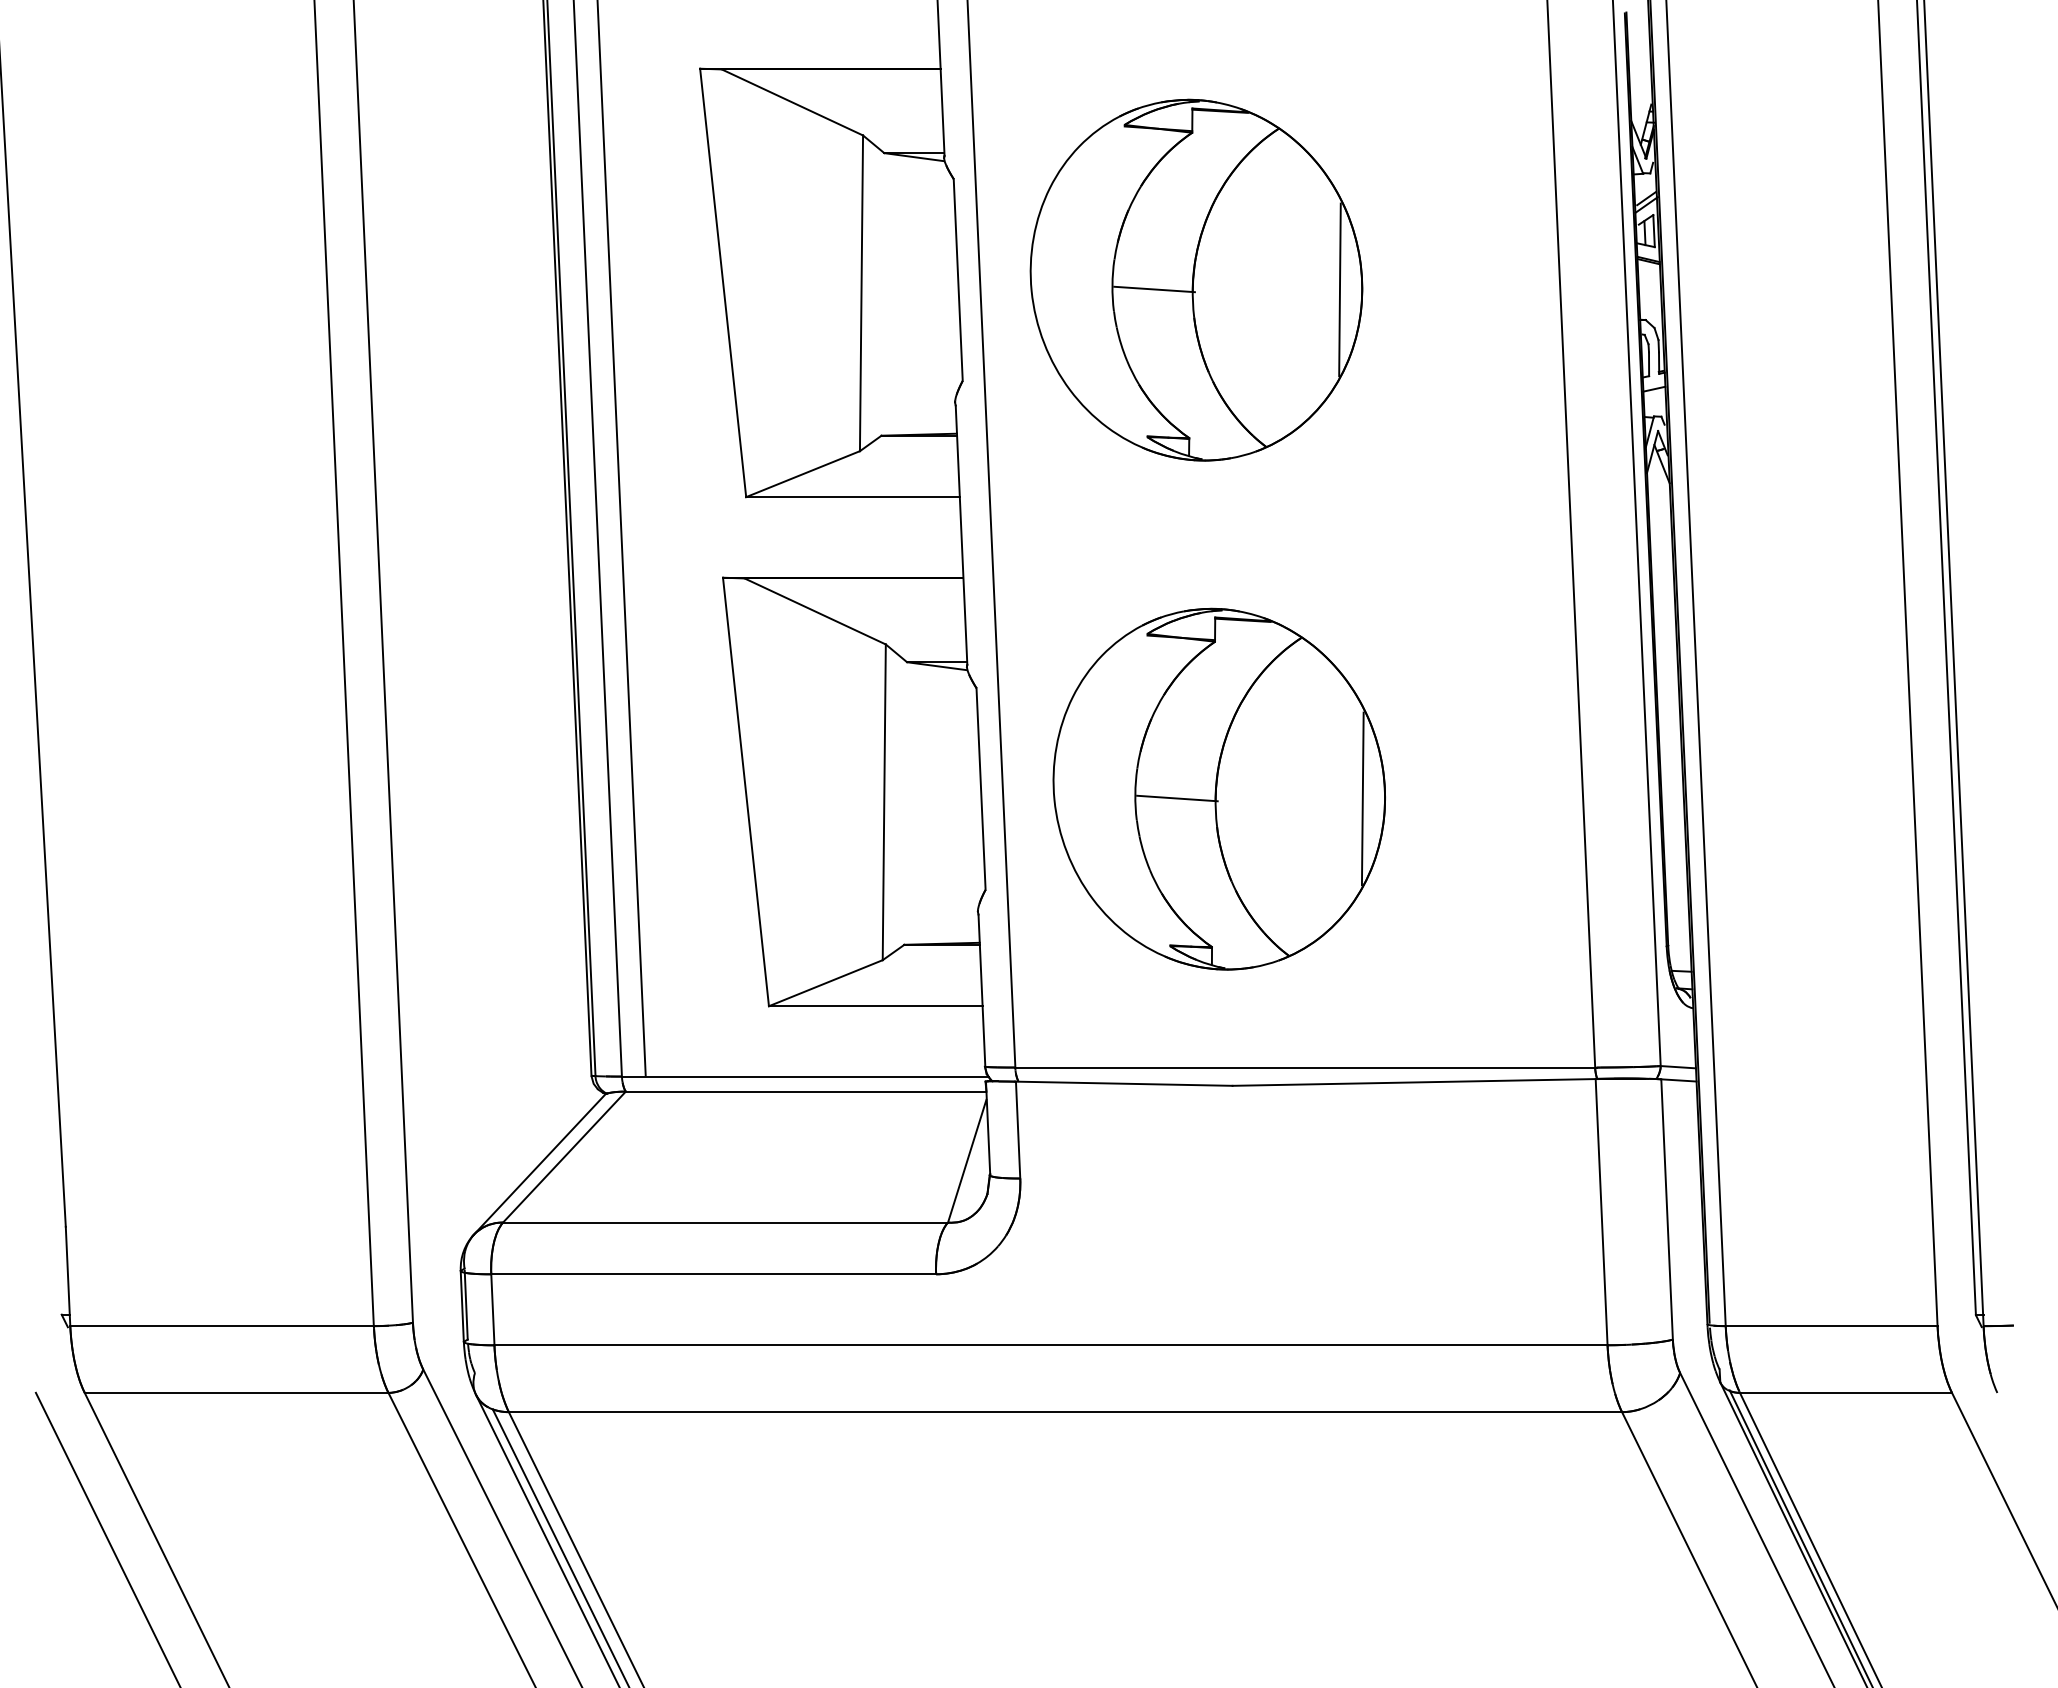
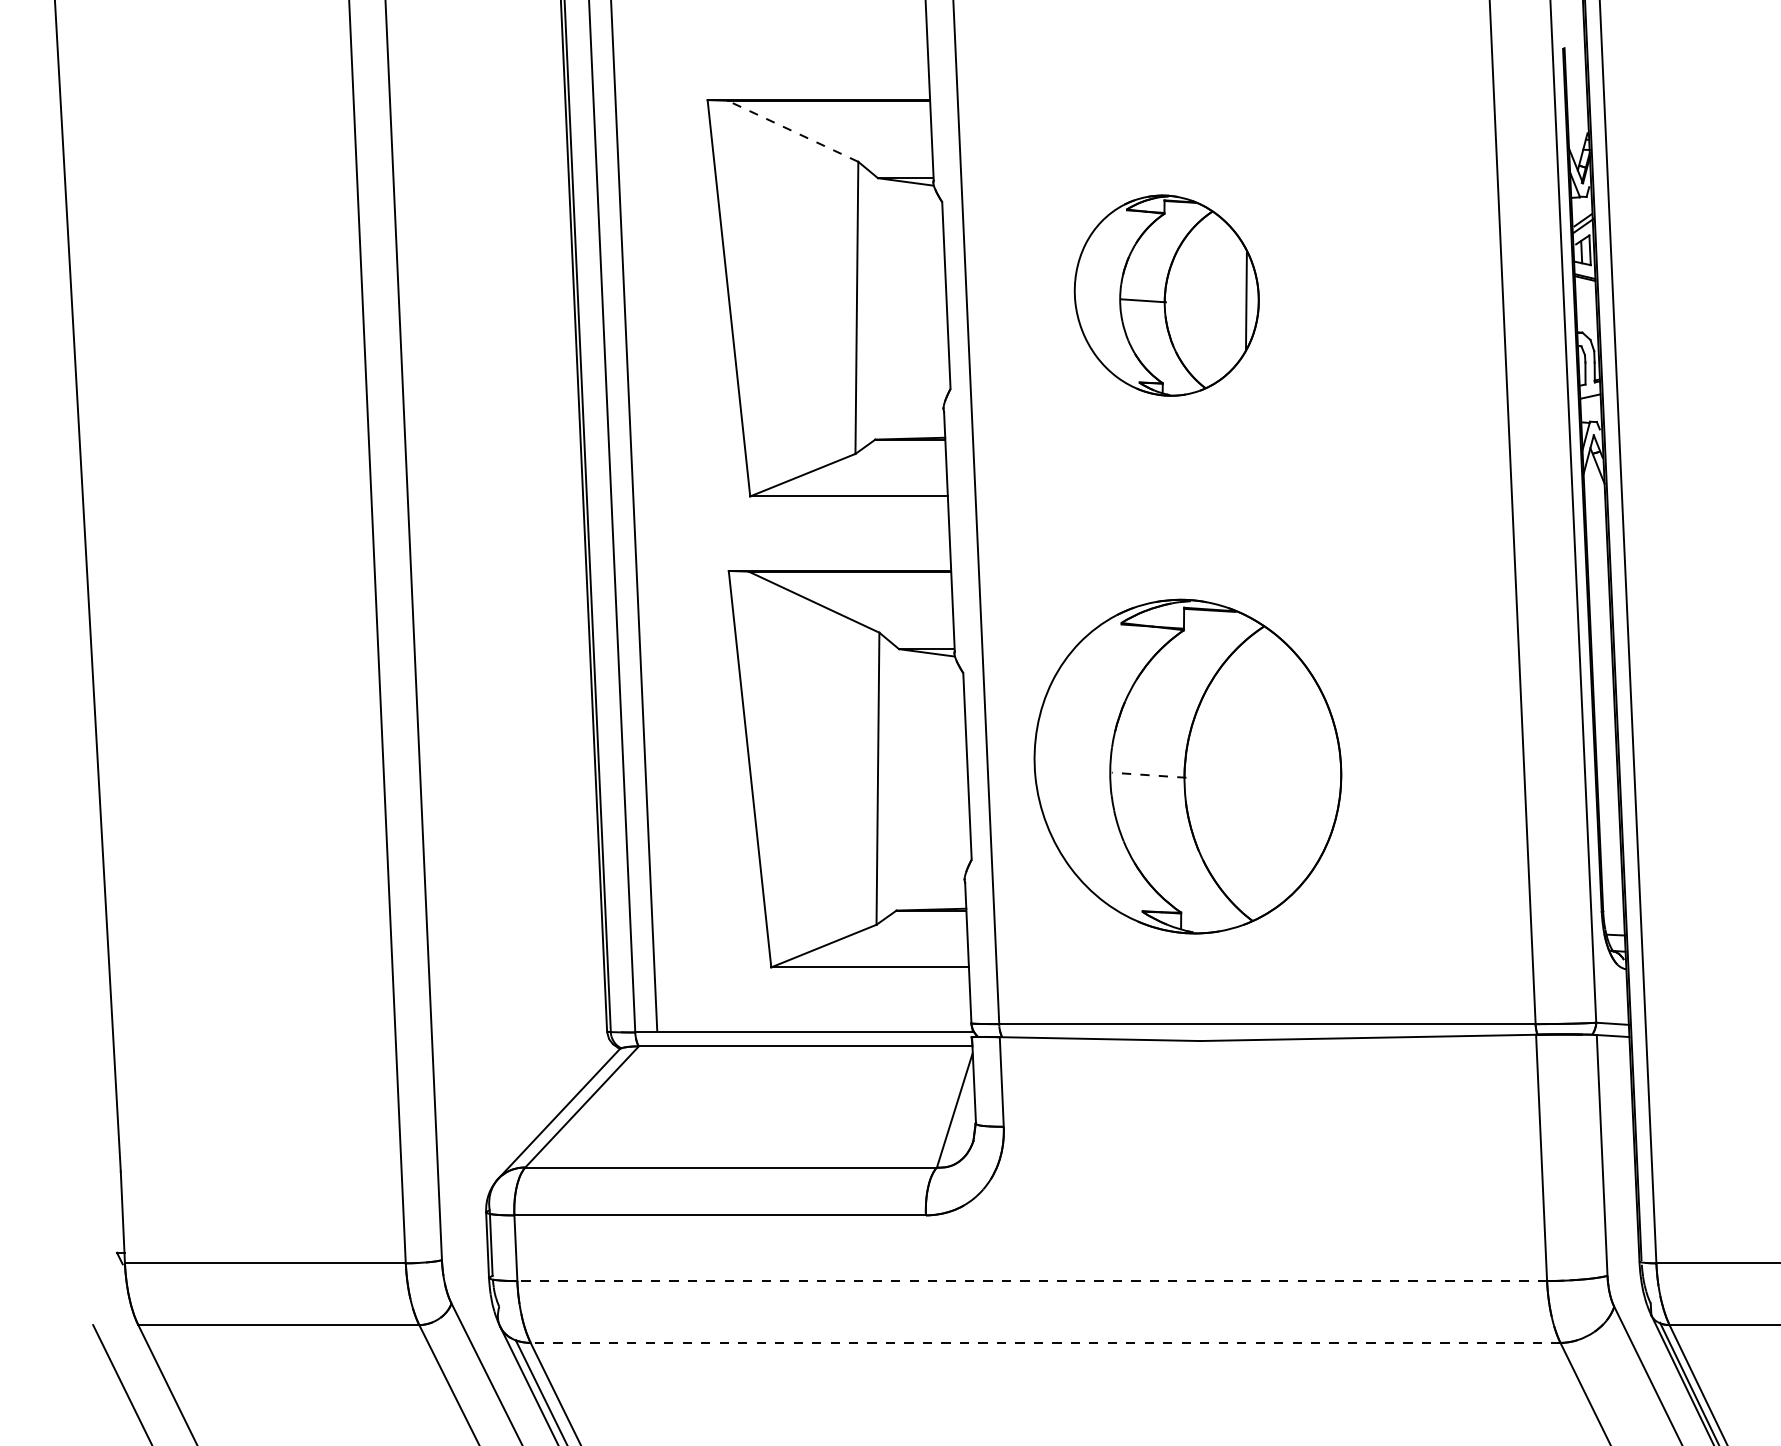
line: (792, 102) -> (793, 131), solid -> dashed
part: (1196, 279) -> (1166, 295), size x0.6
line: (1176, 798) -> (1148, 775), solid -> dashed
line: (1362, 798) -> (1320, 775), removed
line: (1051, 1345) -> (1032, 1281), solid -> dashed
line: (1065, 1412) -> (1045, 1343), solid -> dashed

